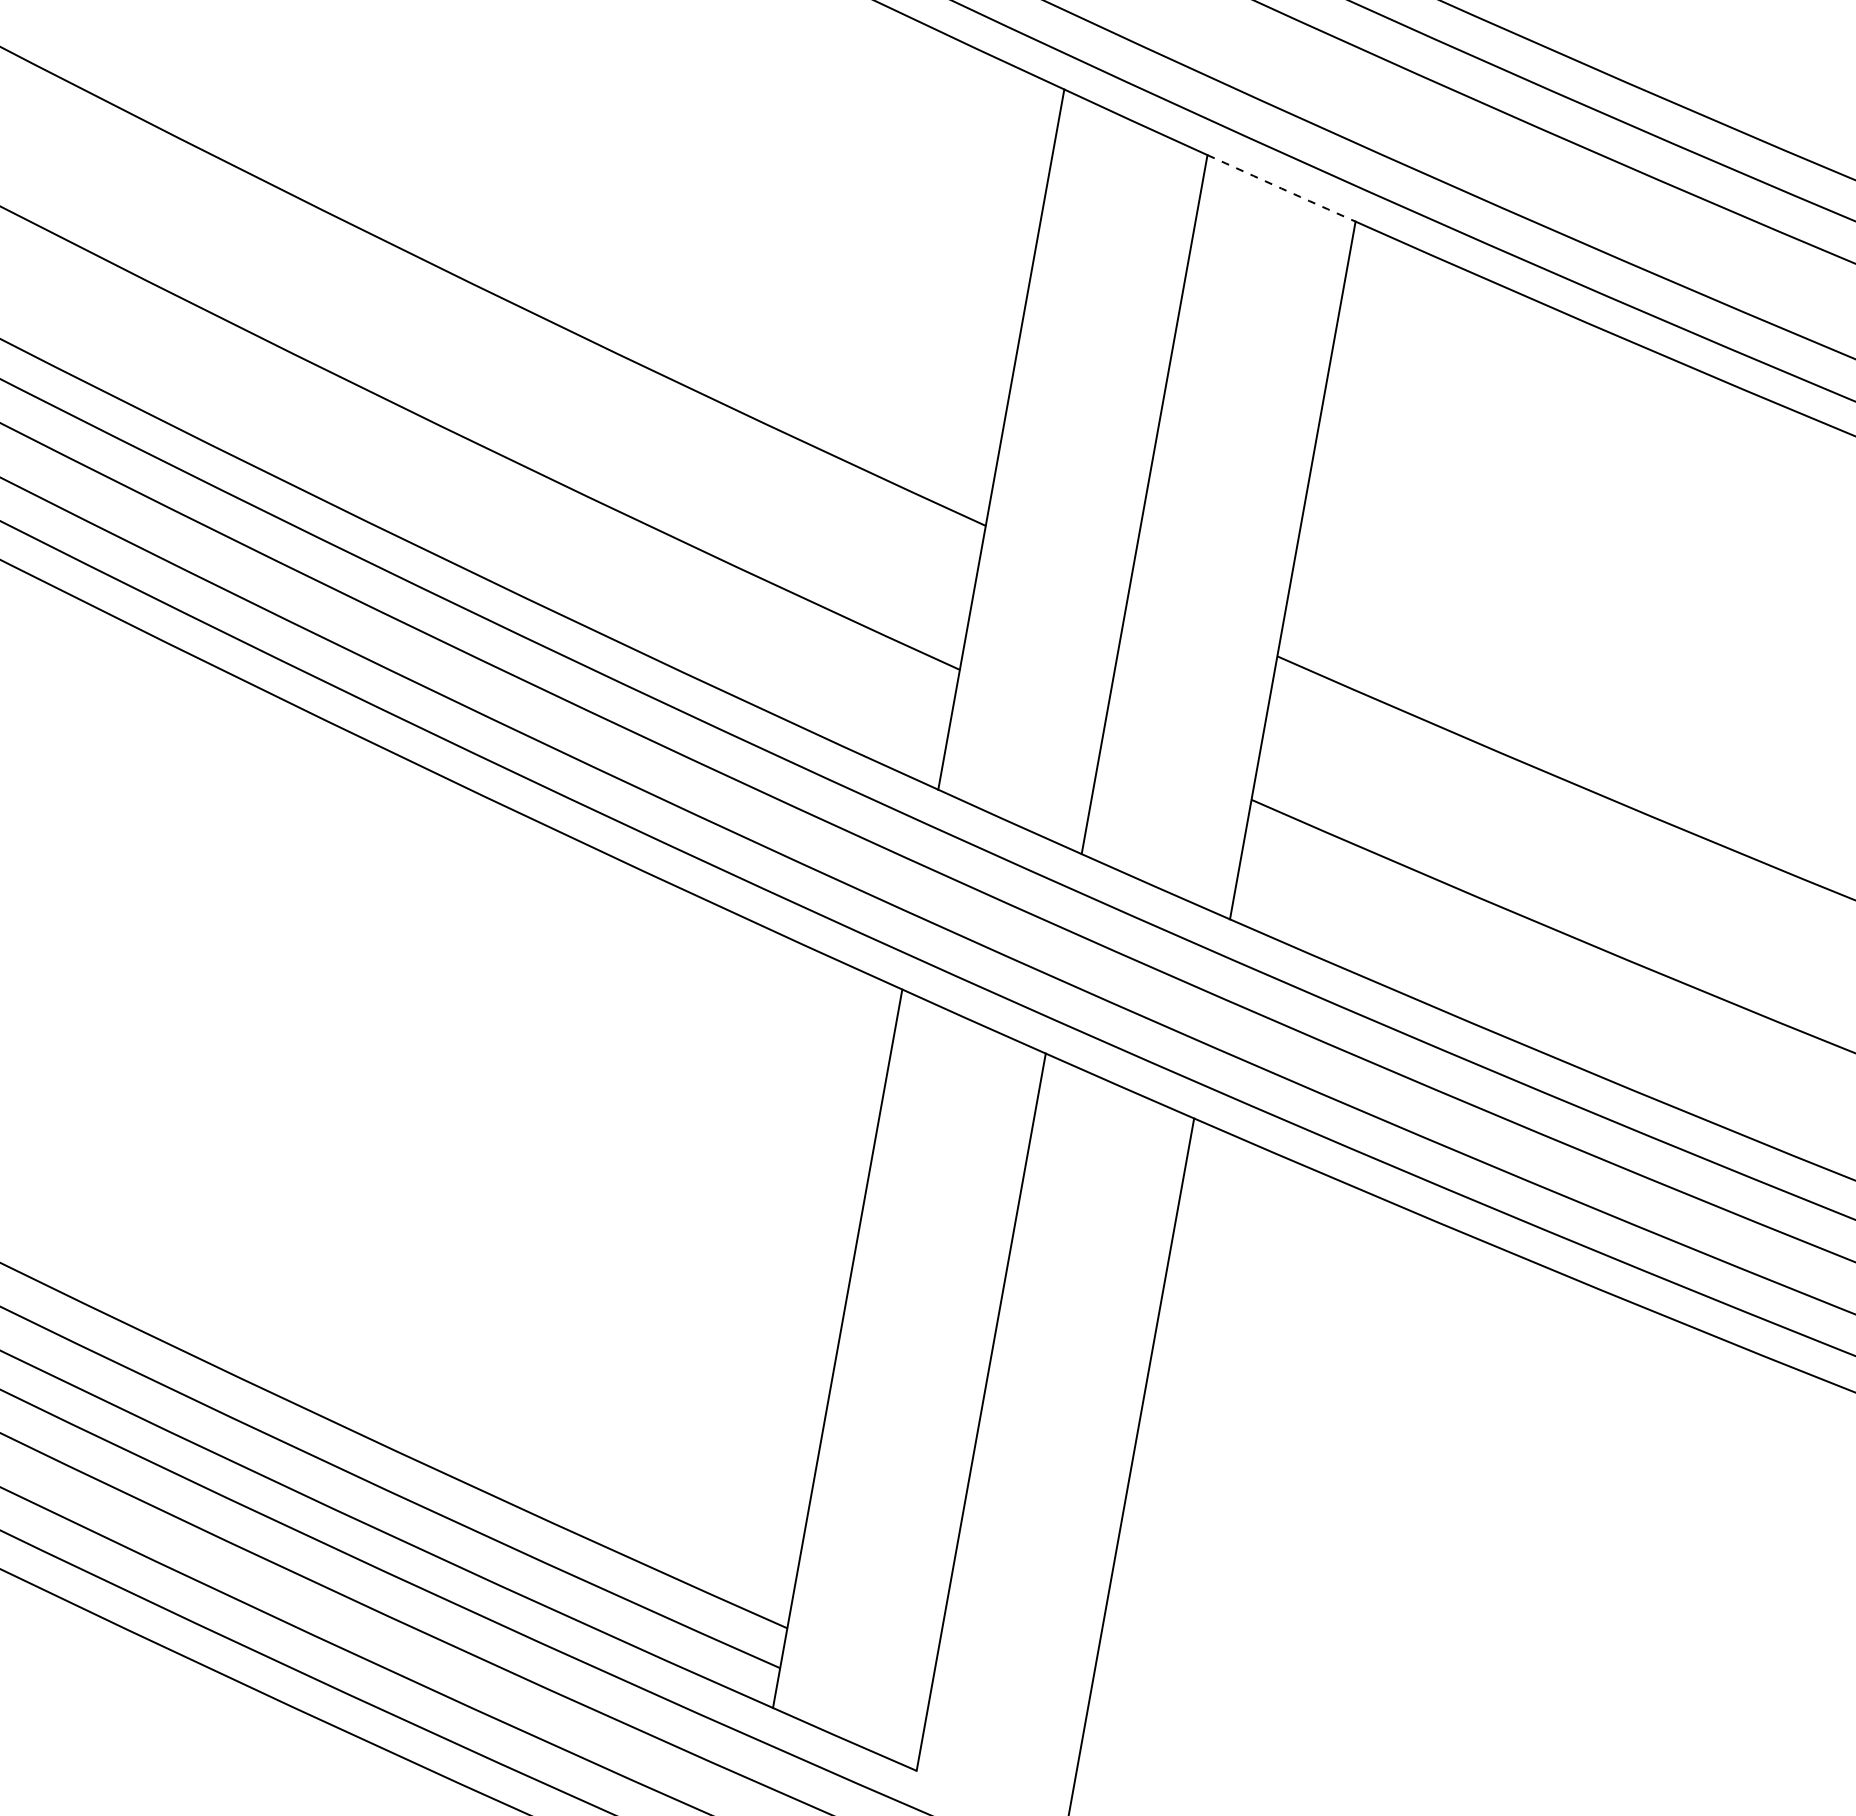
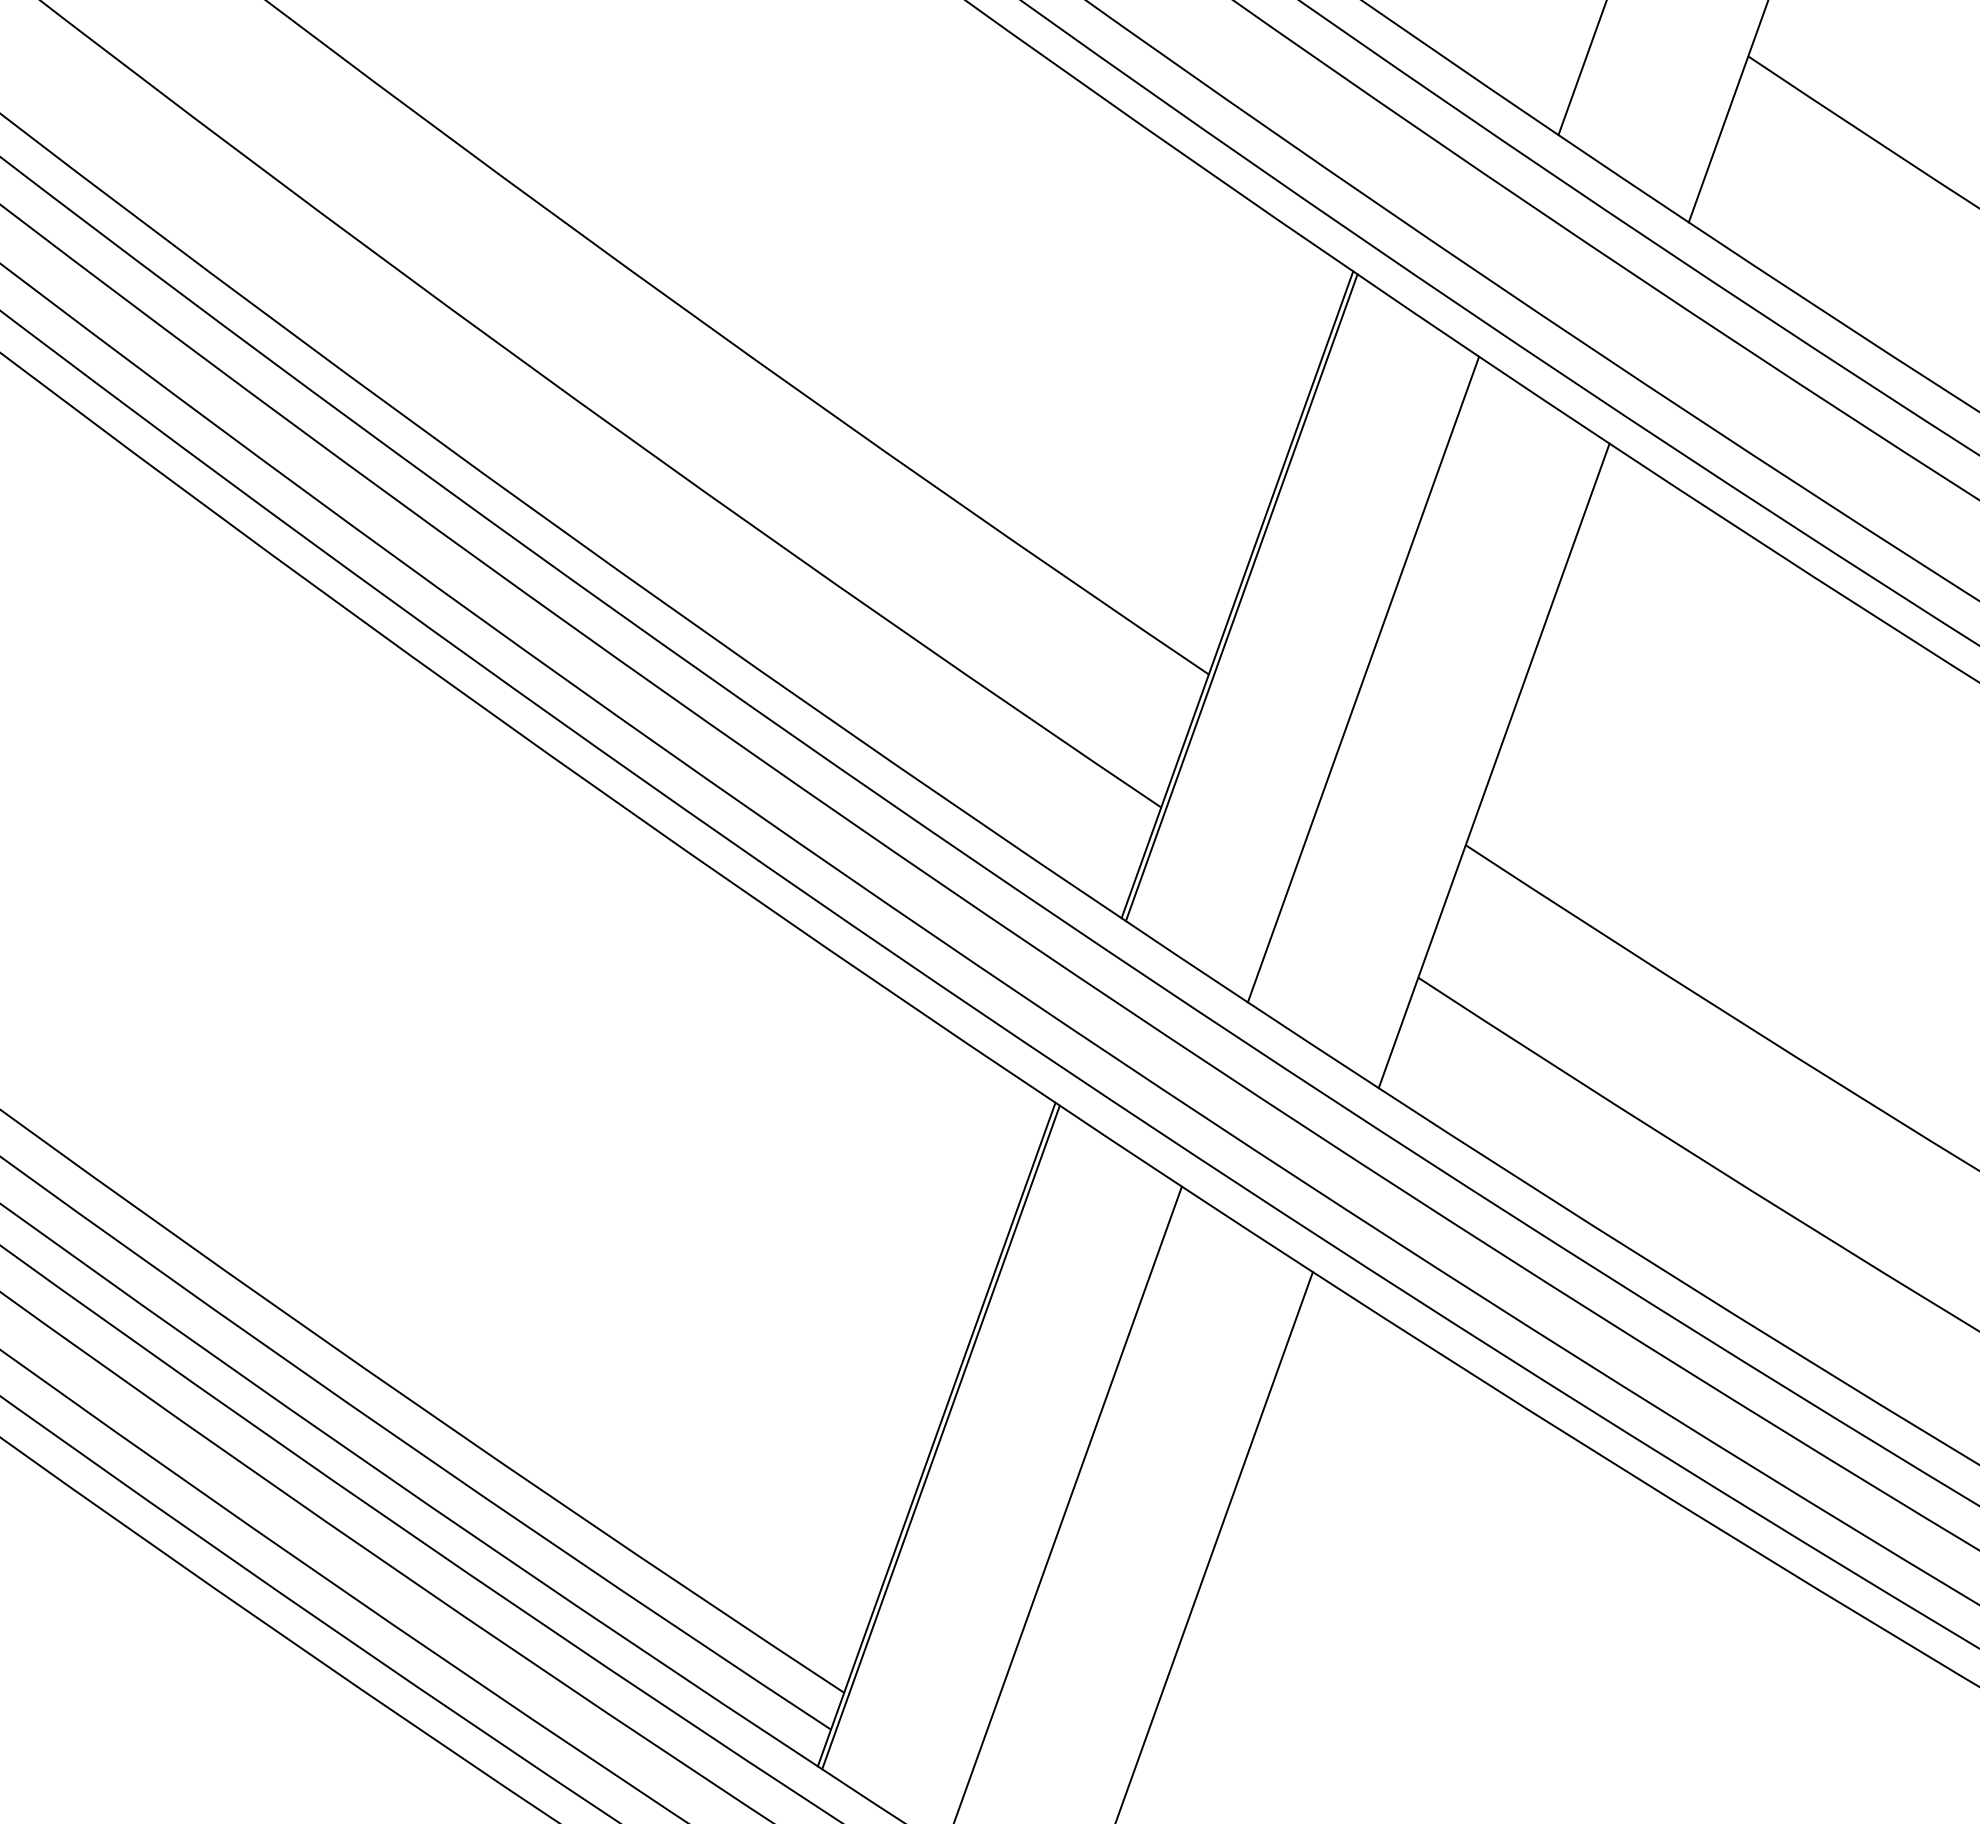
arc: (1281, 188) -> (1544, 400), dashed -> solid
line: (1005, 441) -> (1241, 597), added
line: (842, 1351) -> (940, 1437), added

